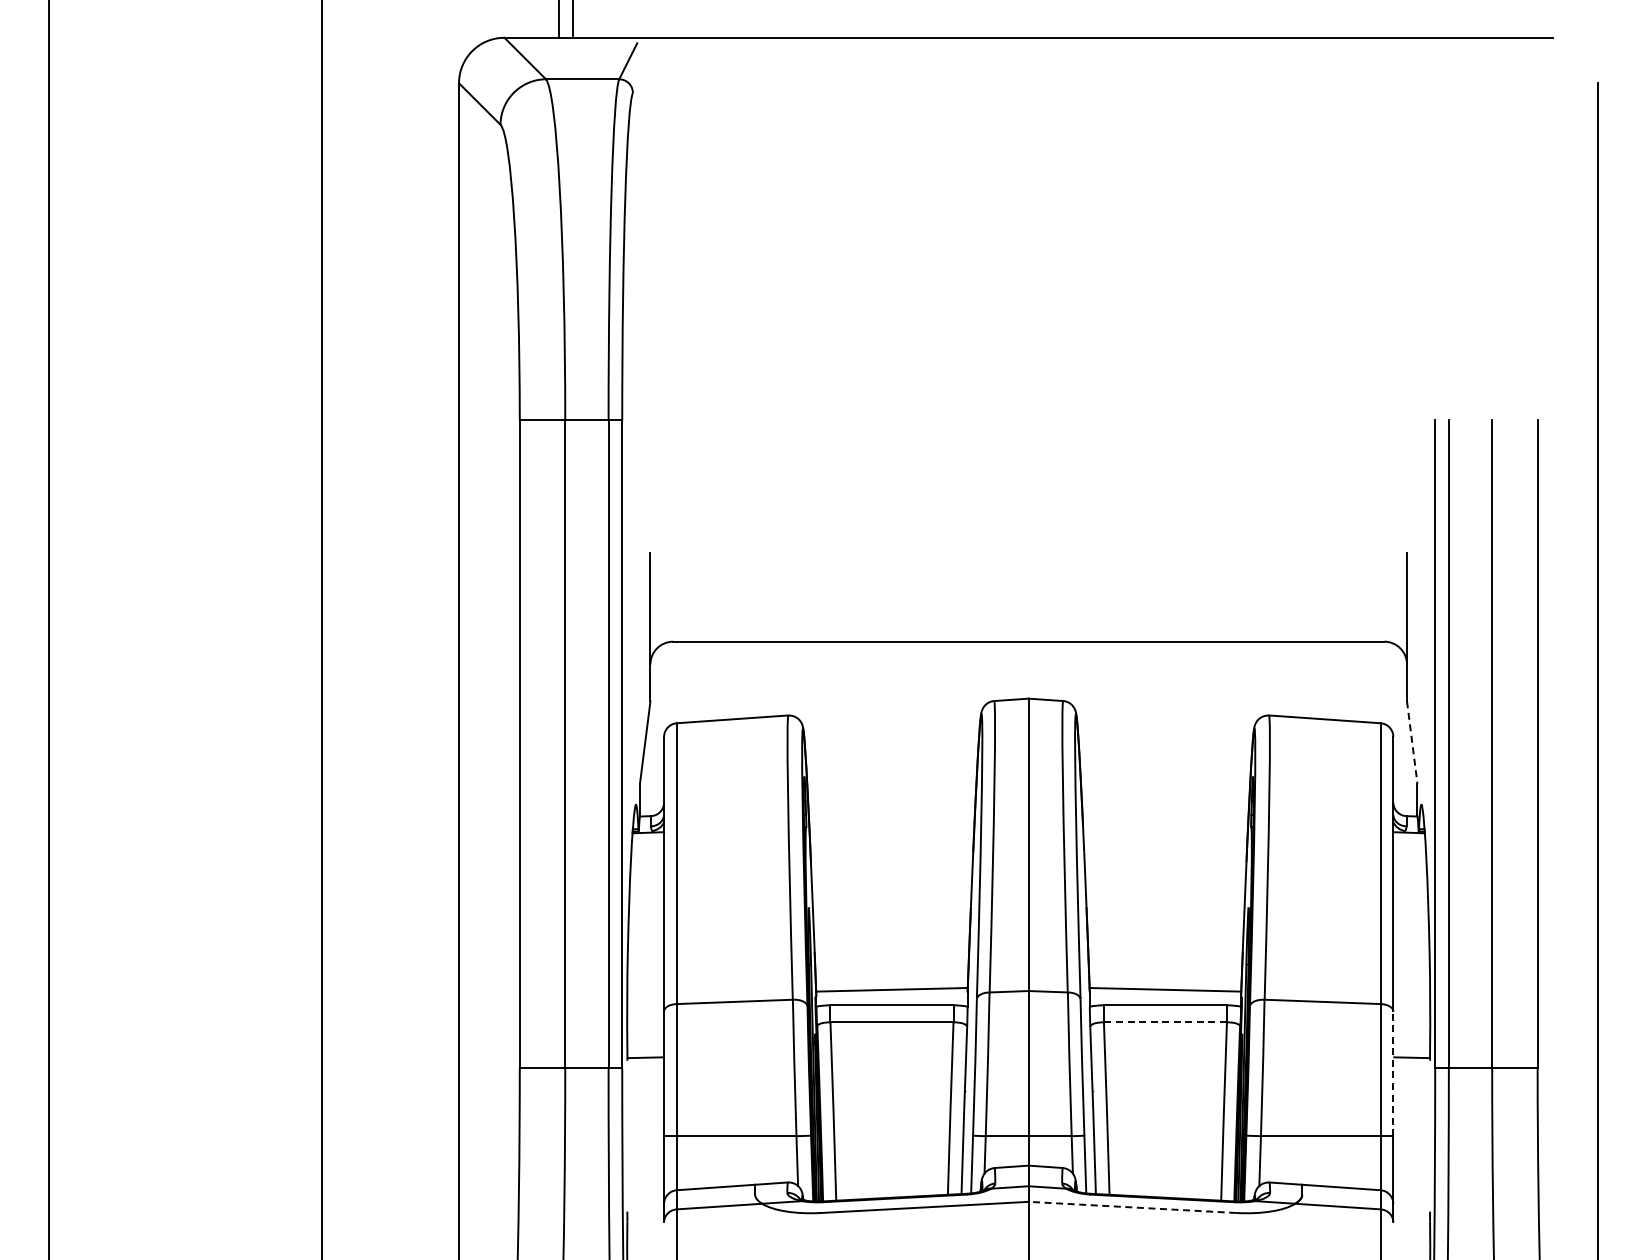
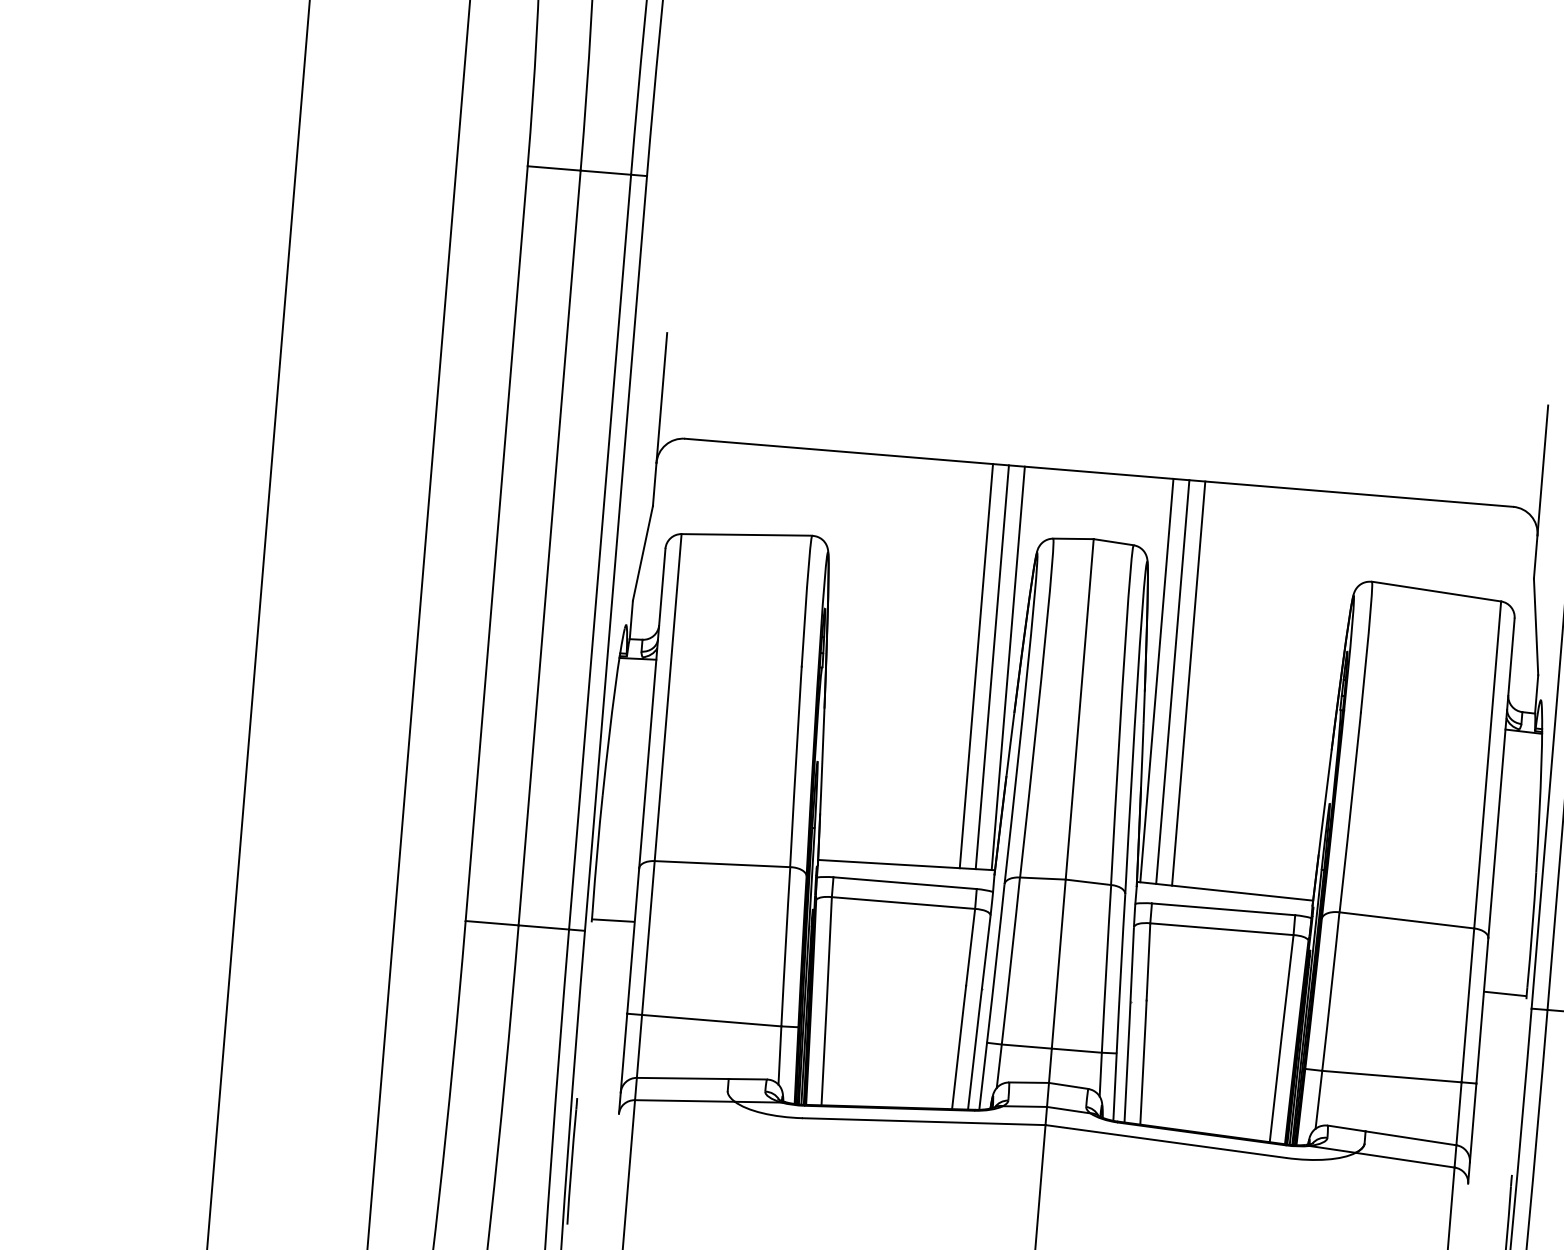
line: (1412, 742) -> (1536, 626), dashed -> solid
line: (937, 814) -> (976, 665), added
line: (951, 814) -> (992, 666), added
line: (964, 814) -> (1007, 667), added
line: (1092, 814) -> (1156, 680), added
line: (1106, 814) -> (1173, 681), added
line: (1119, 814) -> (1188, 682), added
line: (1165, 1022) -> (1221, 929), dashed -> solid
line: (1393, 1073) -> (1482, 1010), dashed -> solid
line: (1132, 1207) -> (1165, 1141), dashed -> solid

